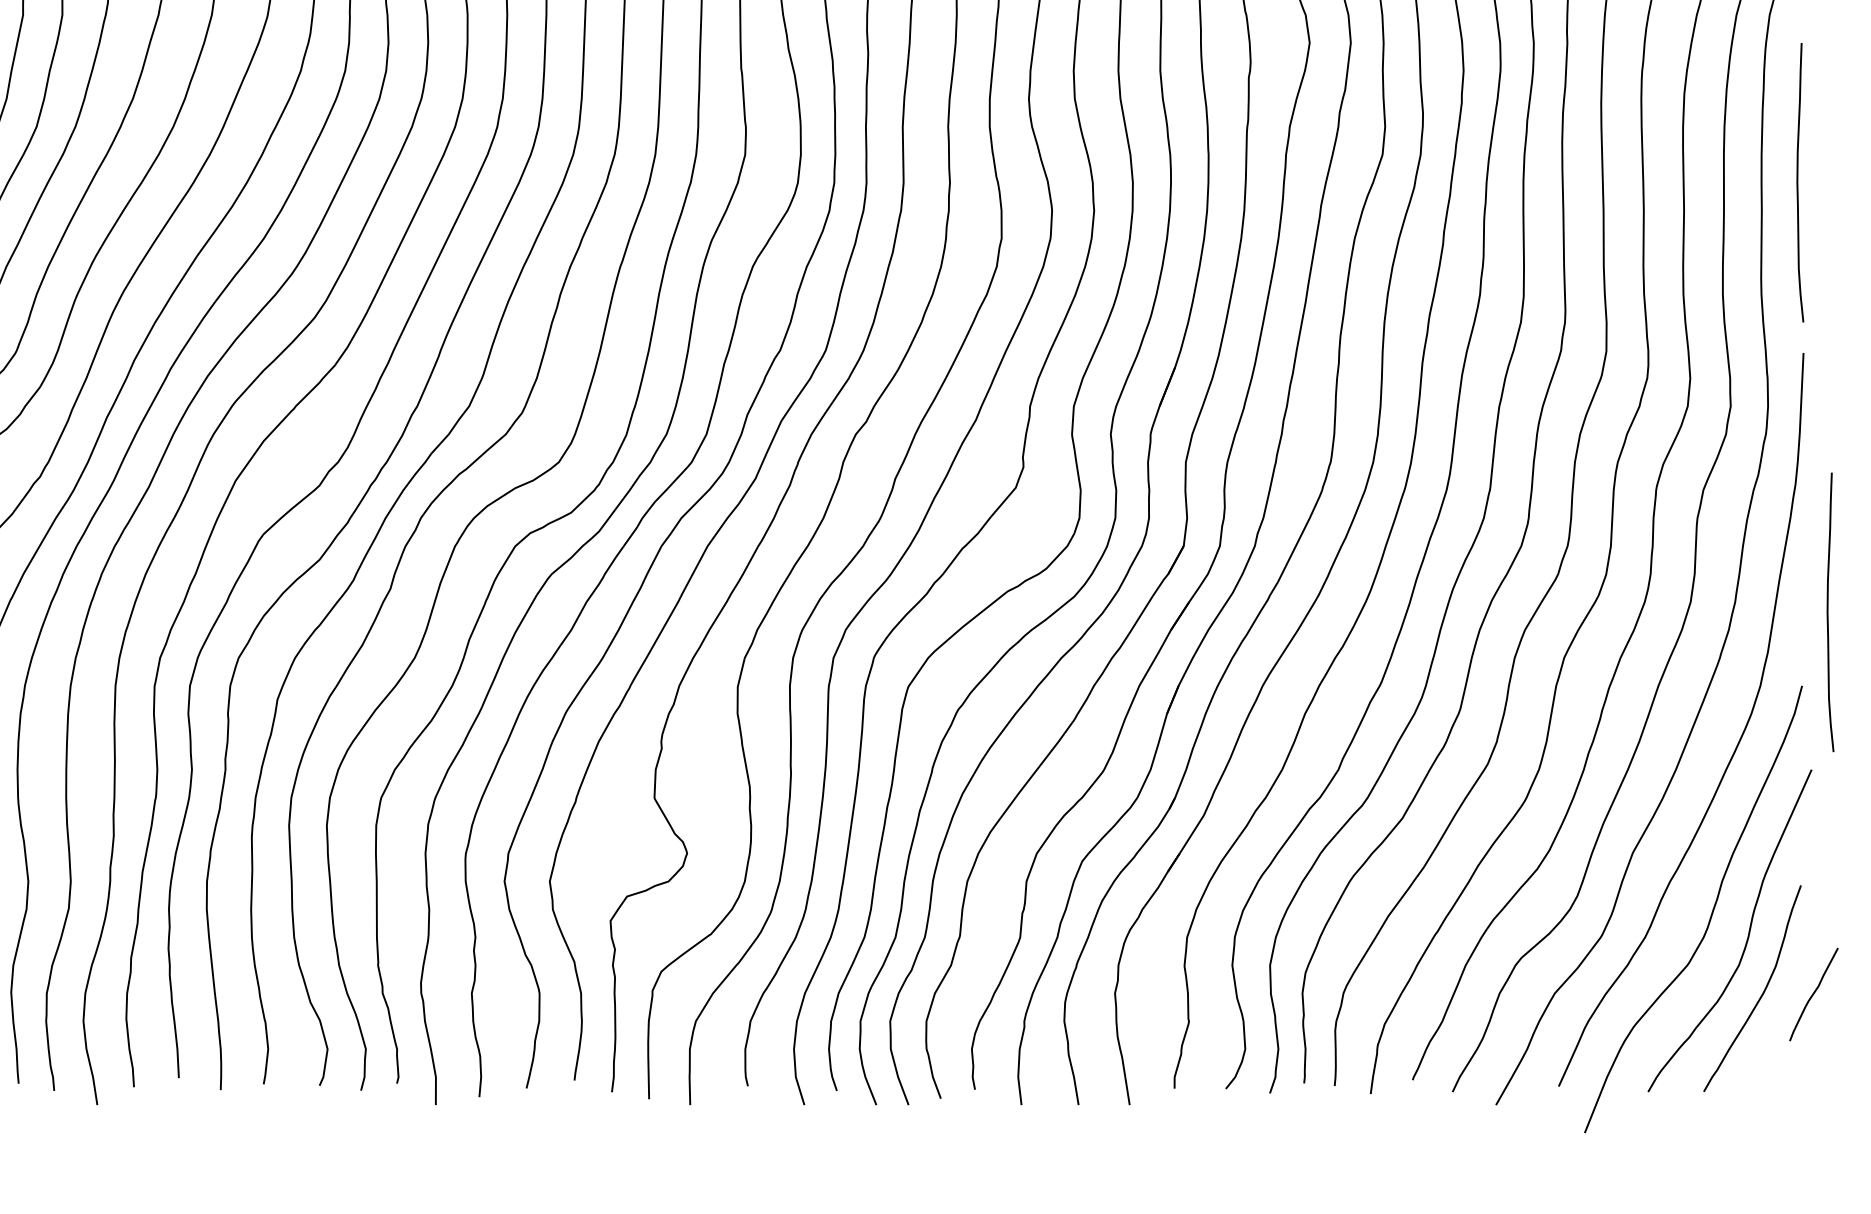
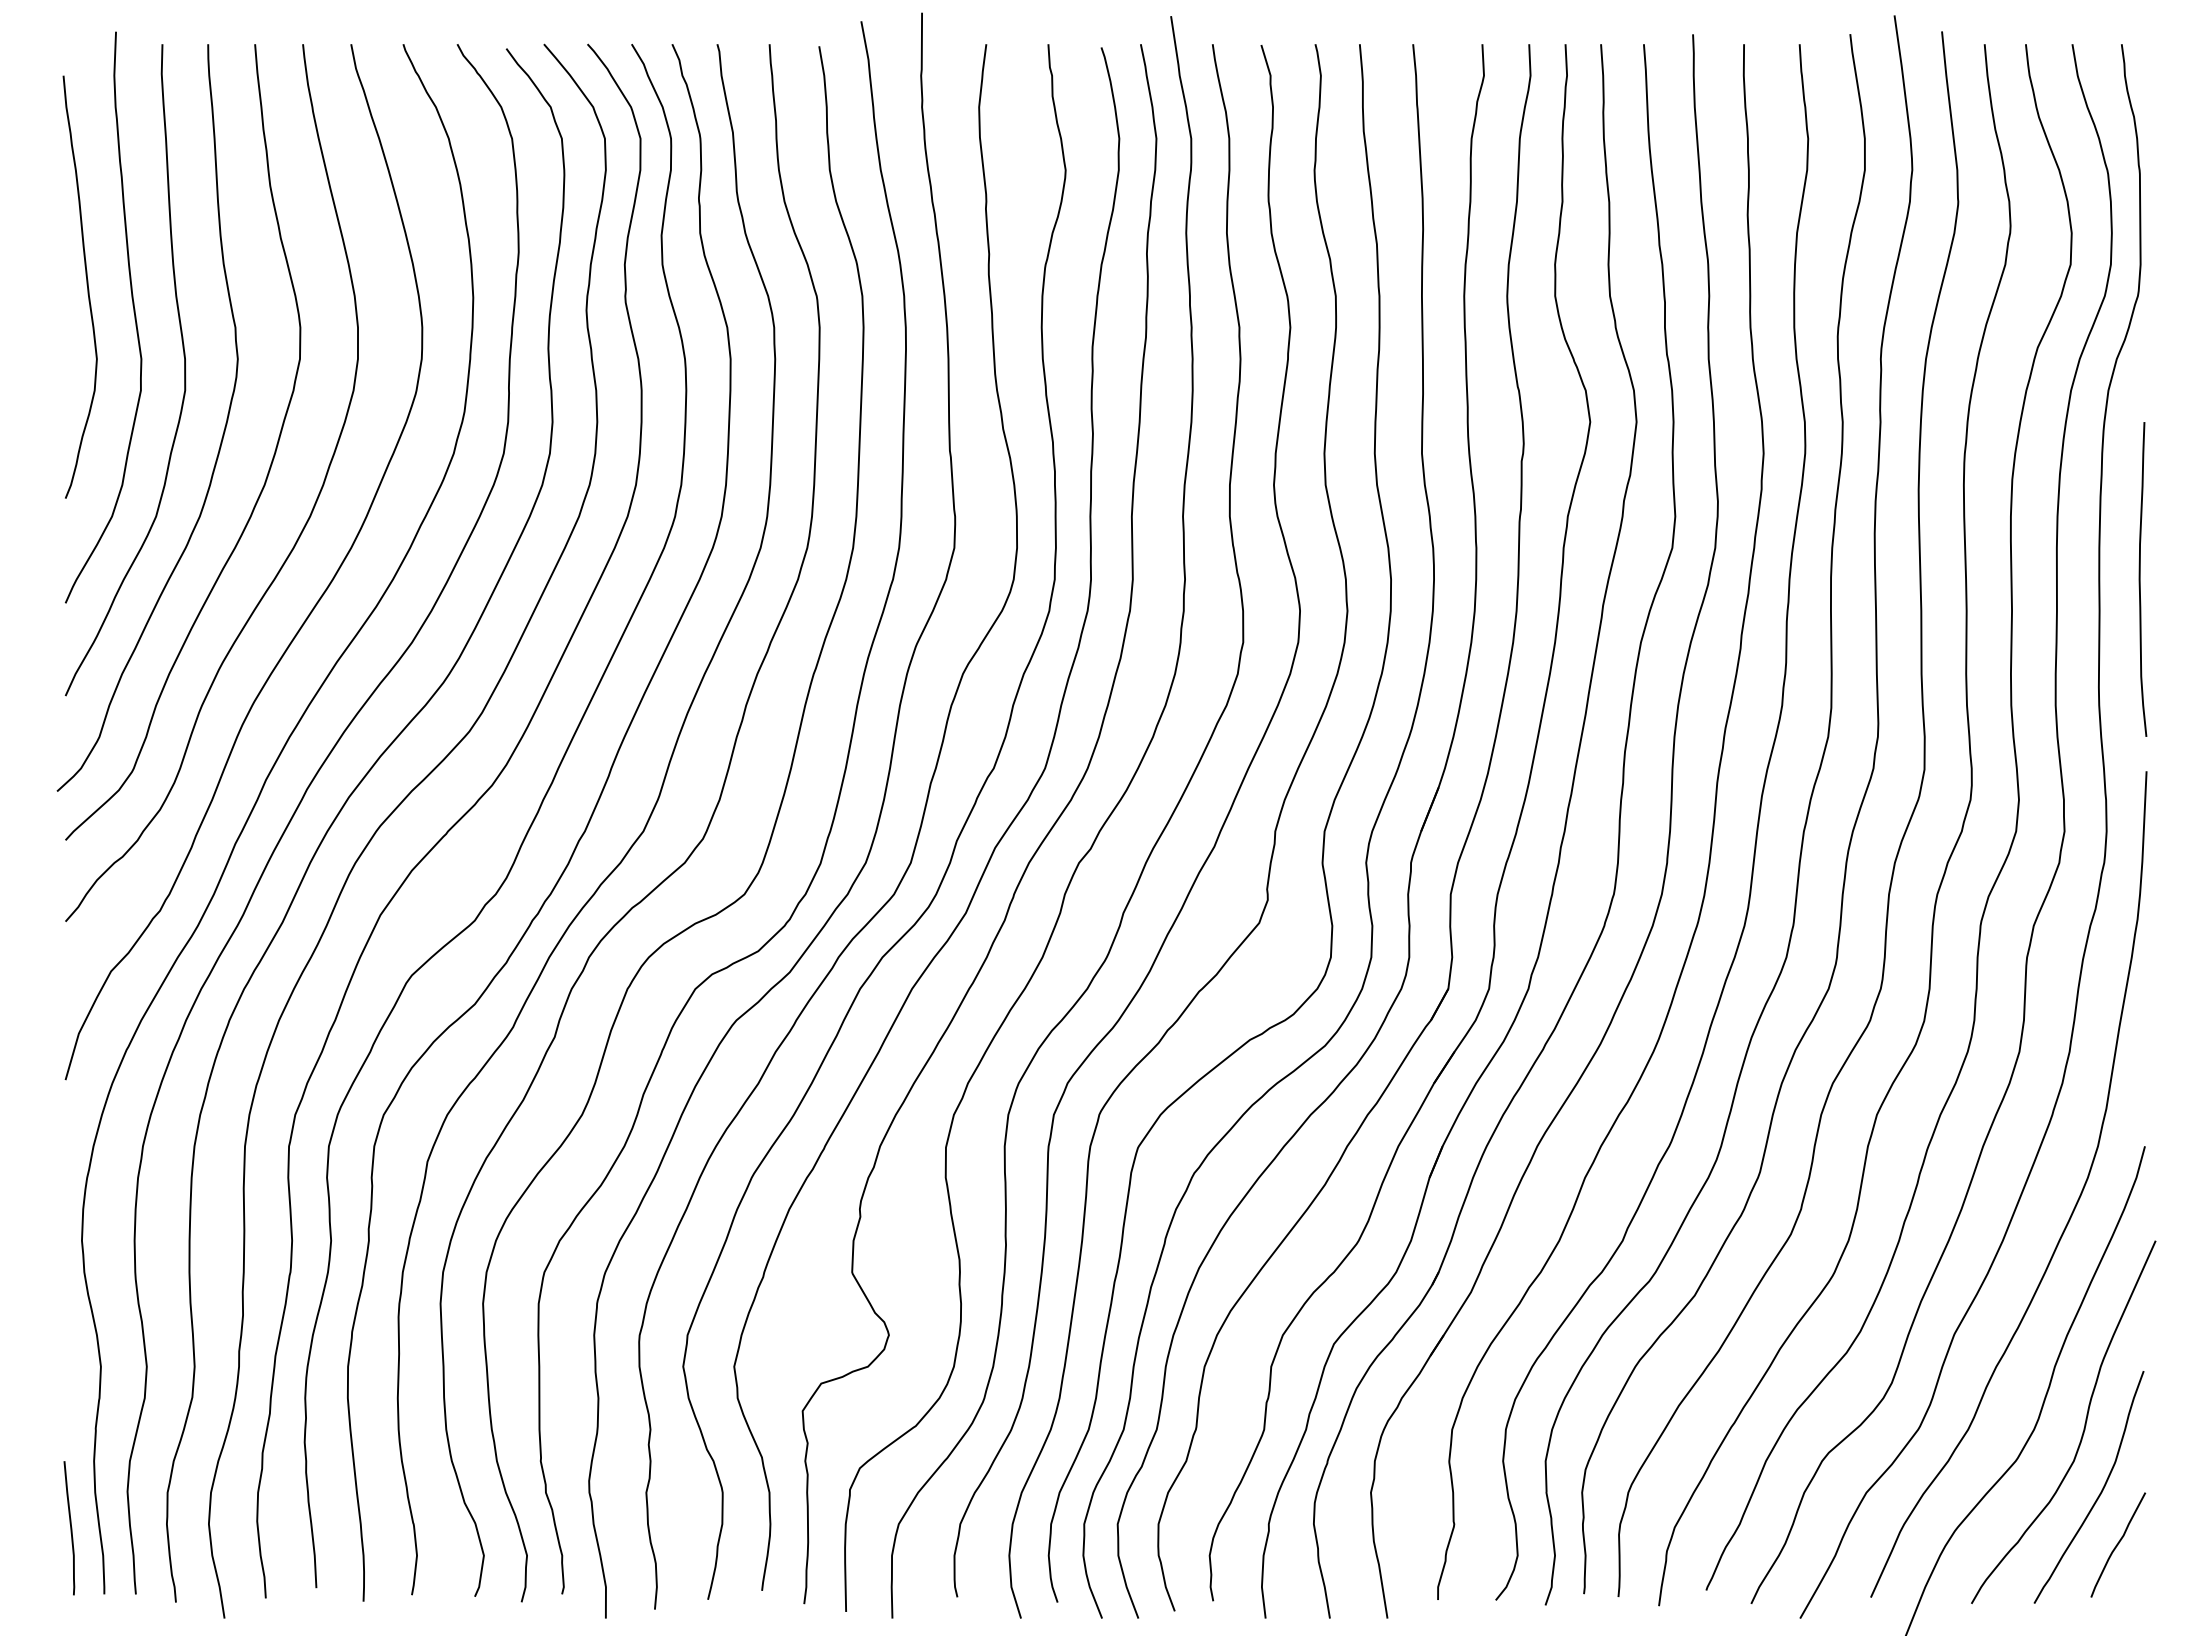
curve: (1828, 612) -> (2174, 1063), removed
curve: (1814, 994) -> (2118, 1544), moved

